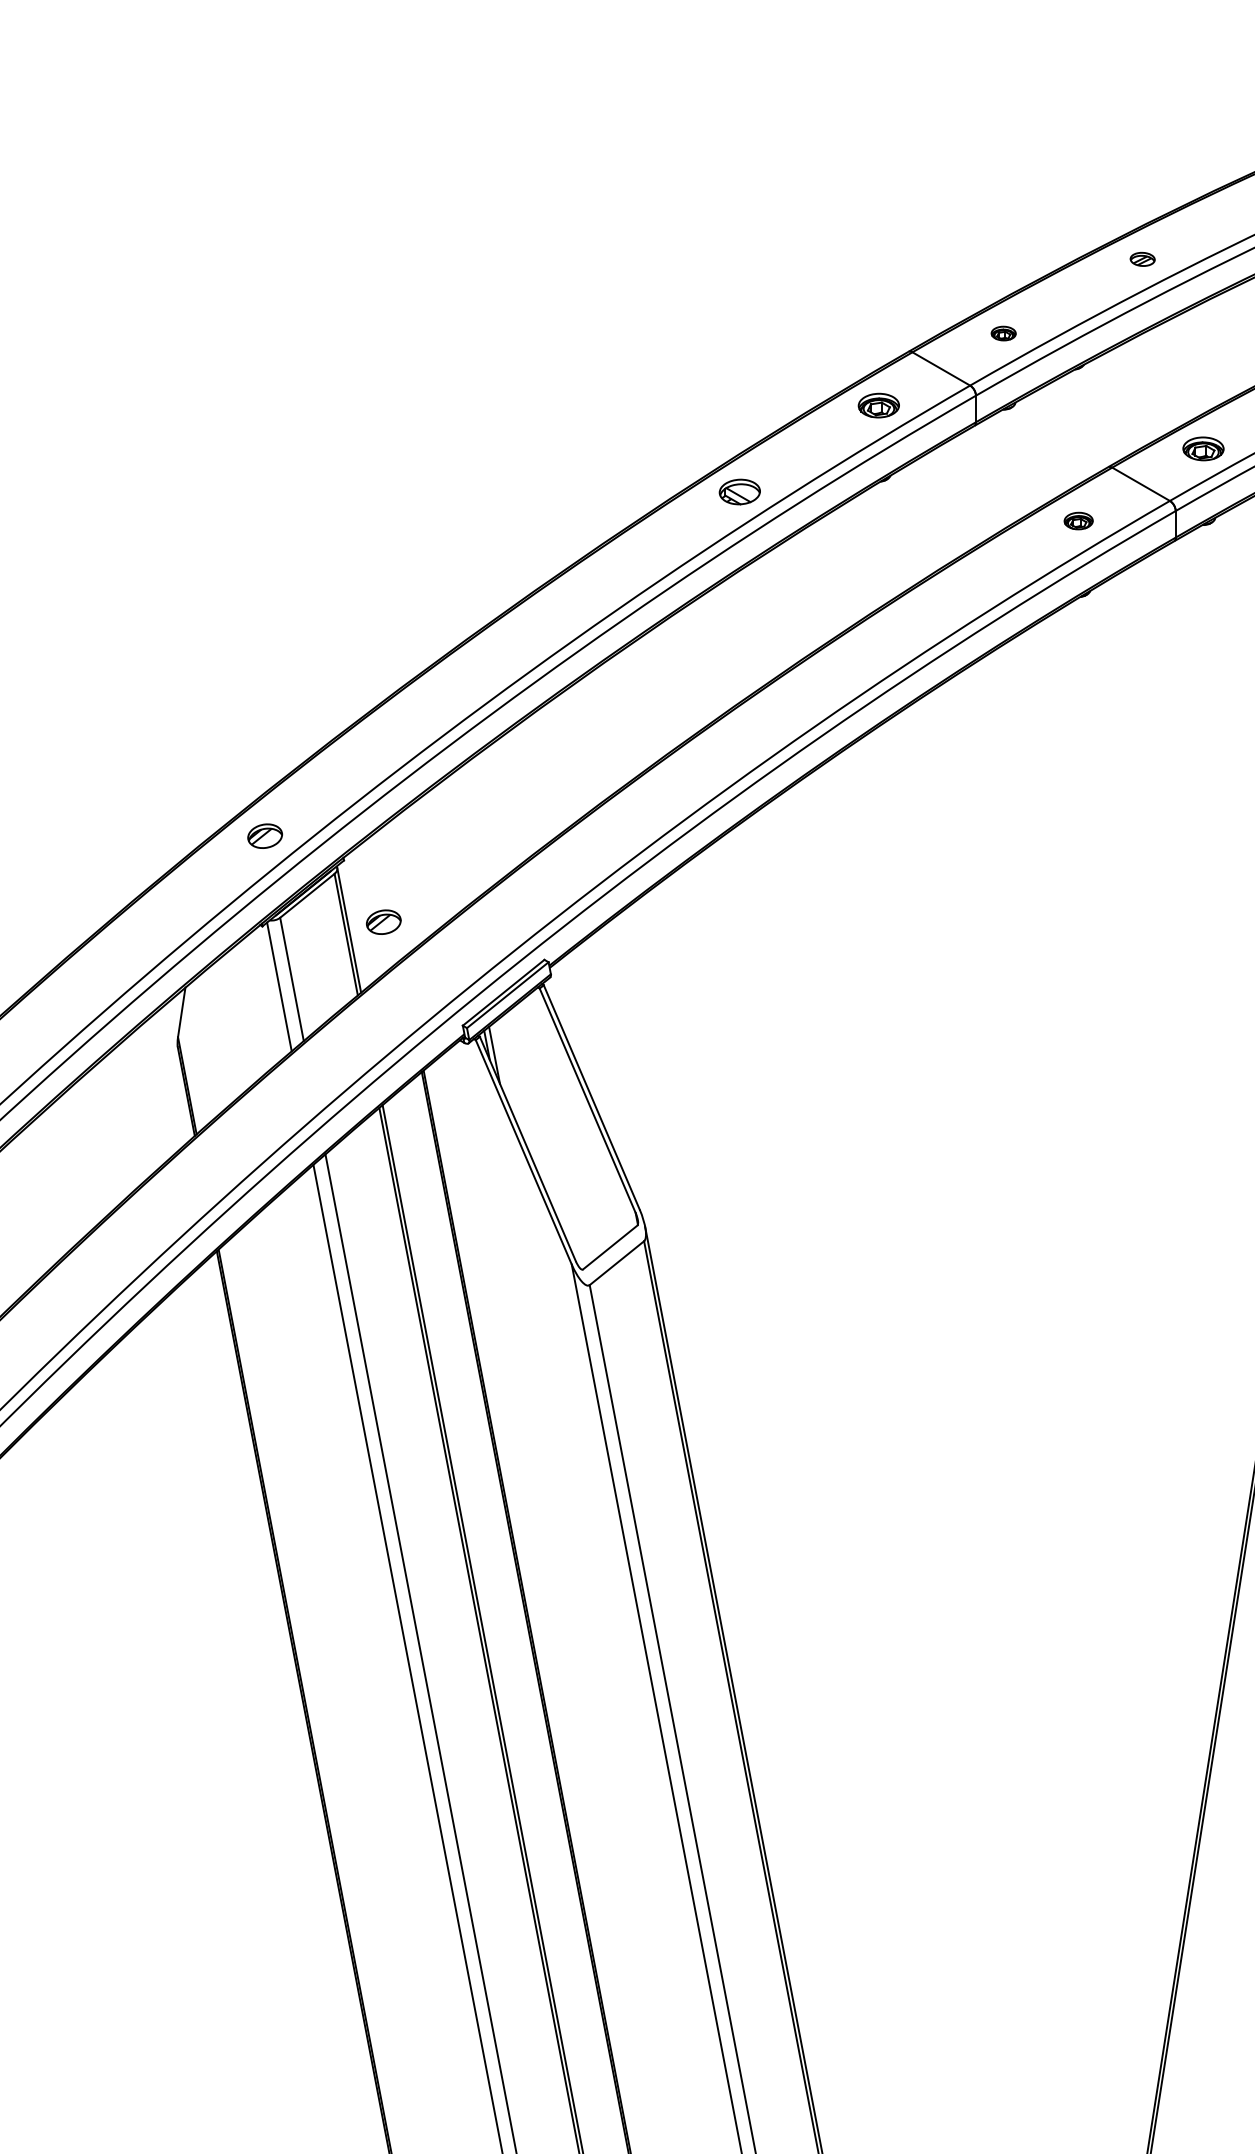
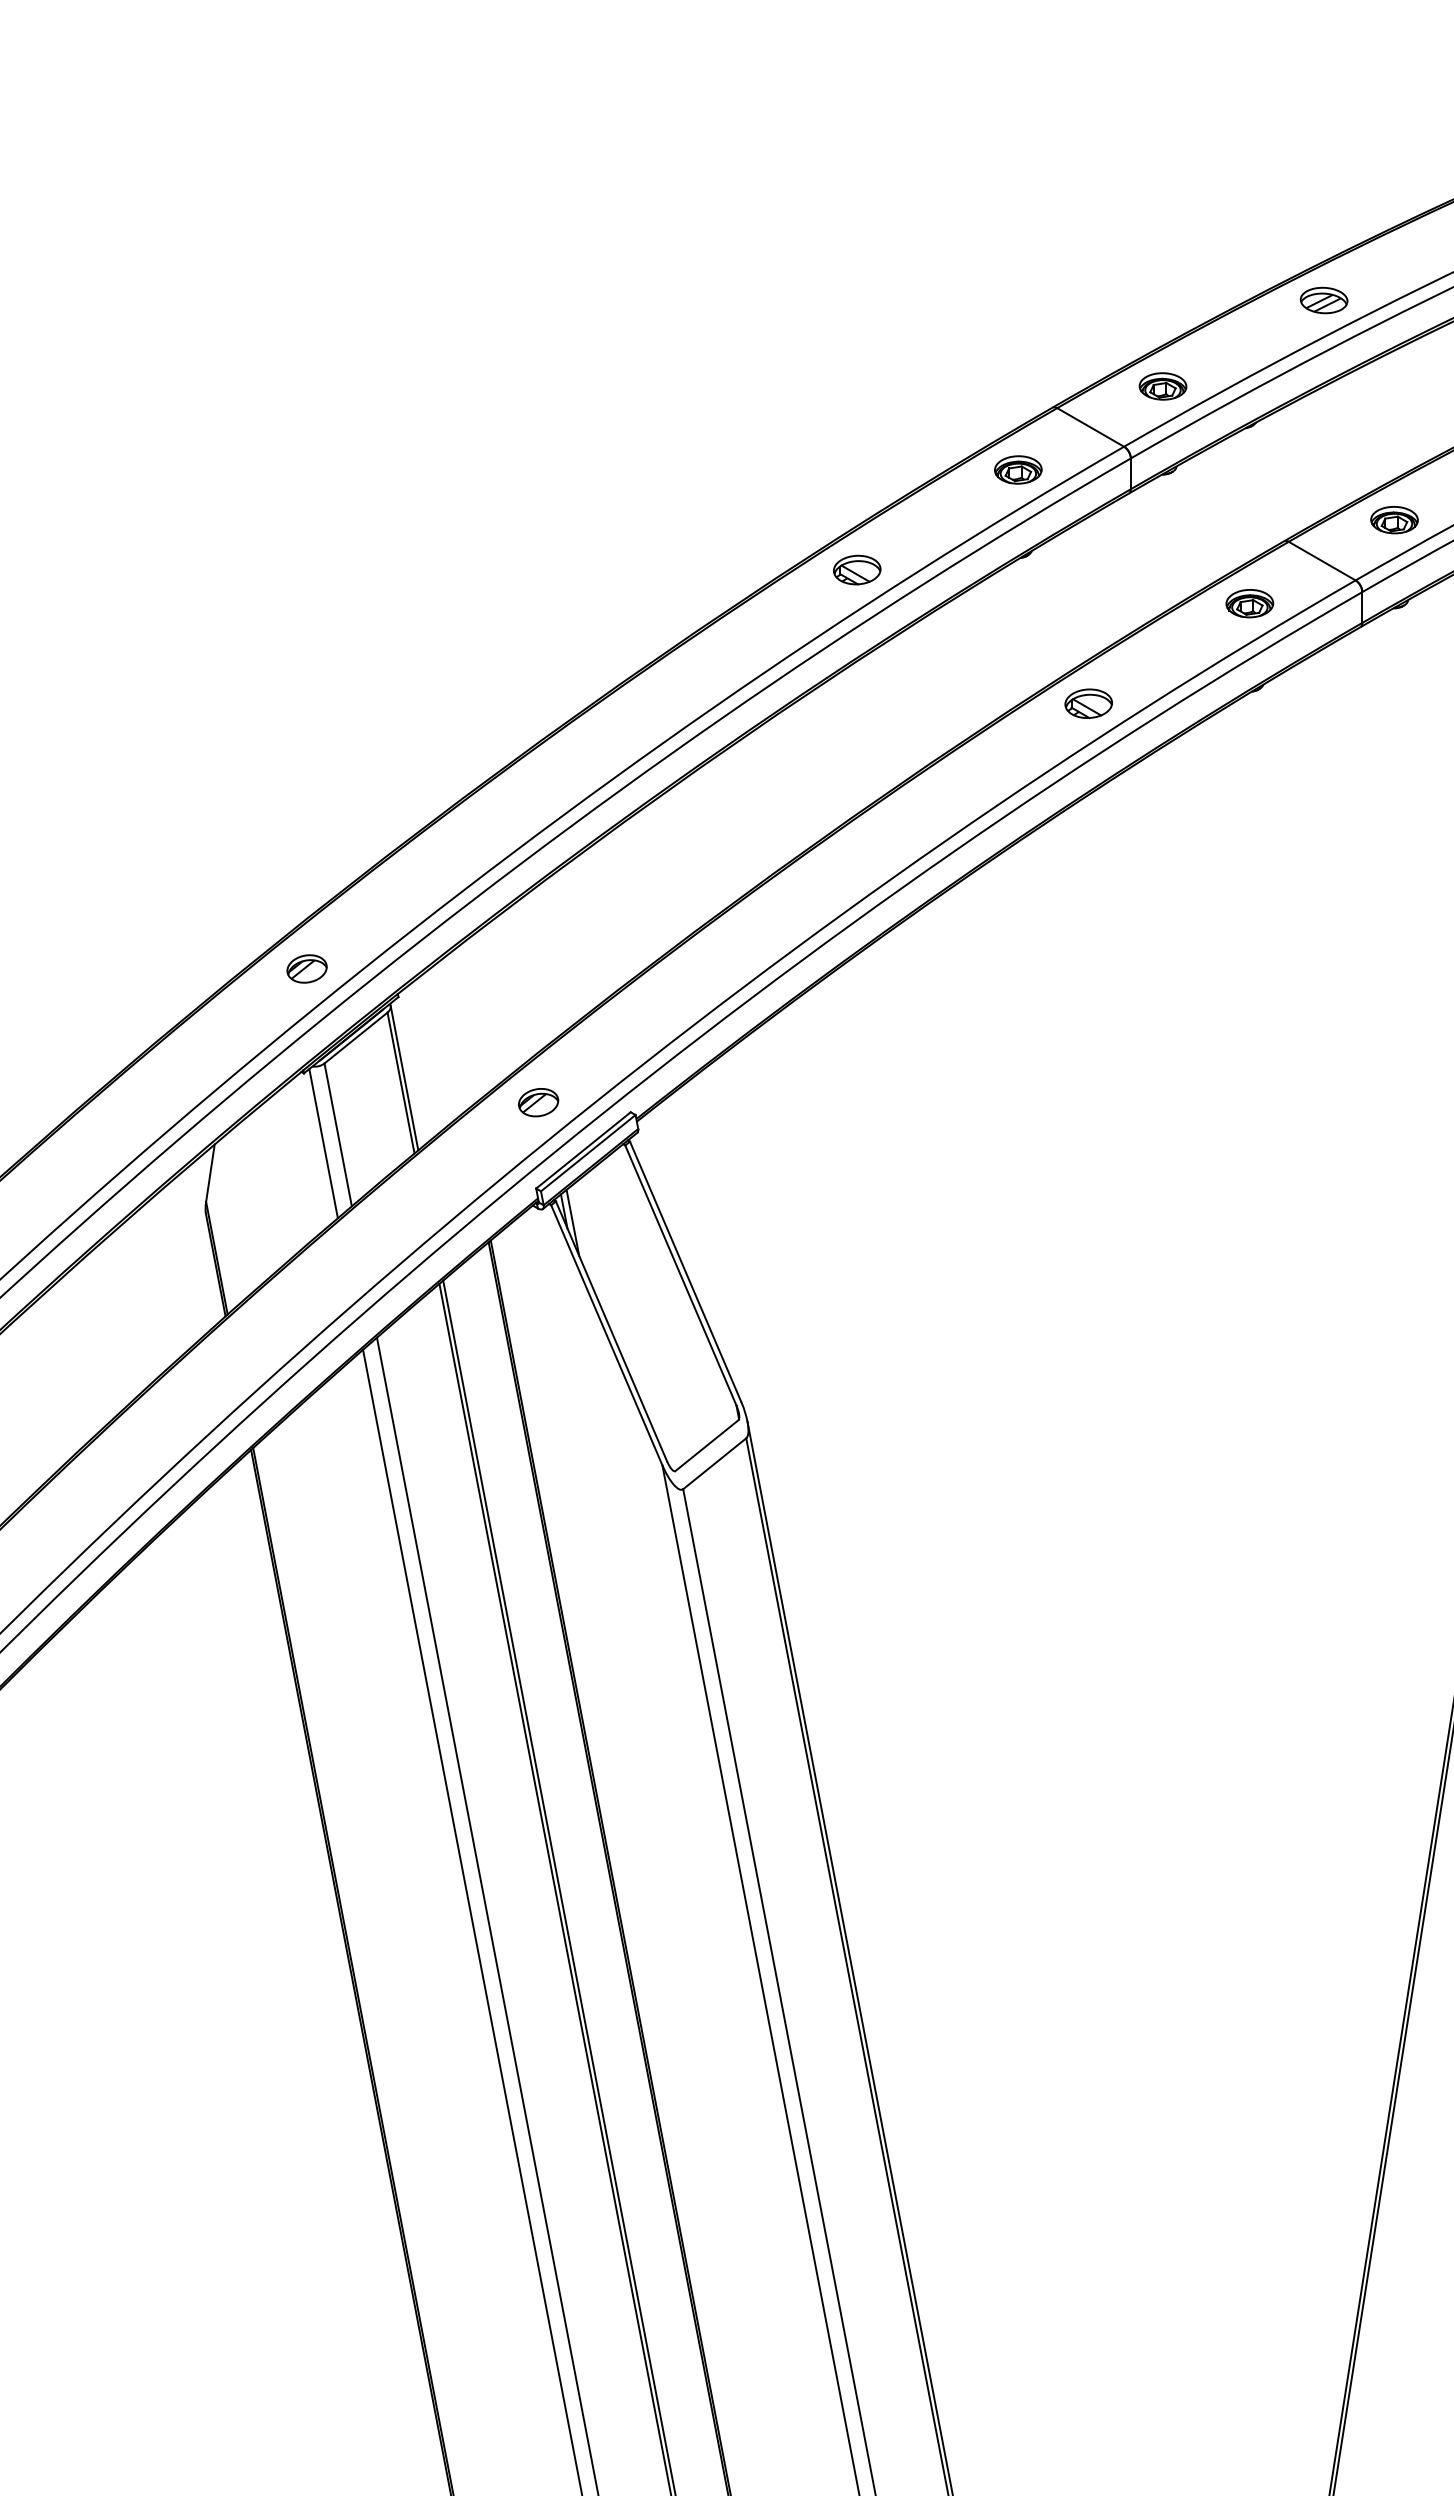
part: (1142, 259) -> (1323, 300), size x1.67
part: (1003, 333) -> (1162, 386), size x1.67
part: (1078, 520) -> (1249, 603), size x1.43
part: (939, 607) -> (1088, 703), added
part: (383, 922) -> (538, 1102), moved

